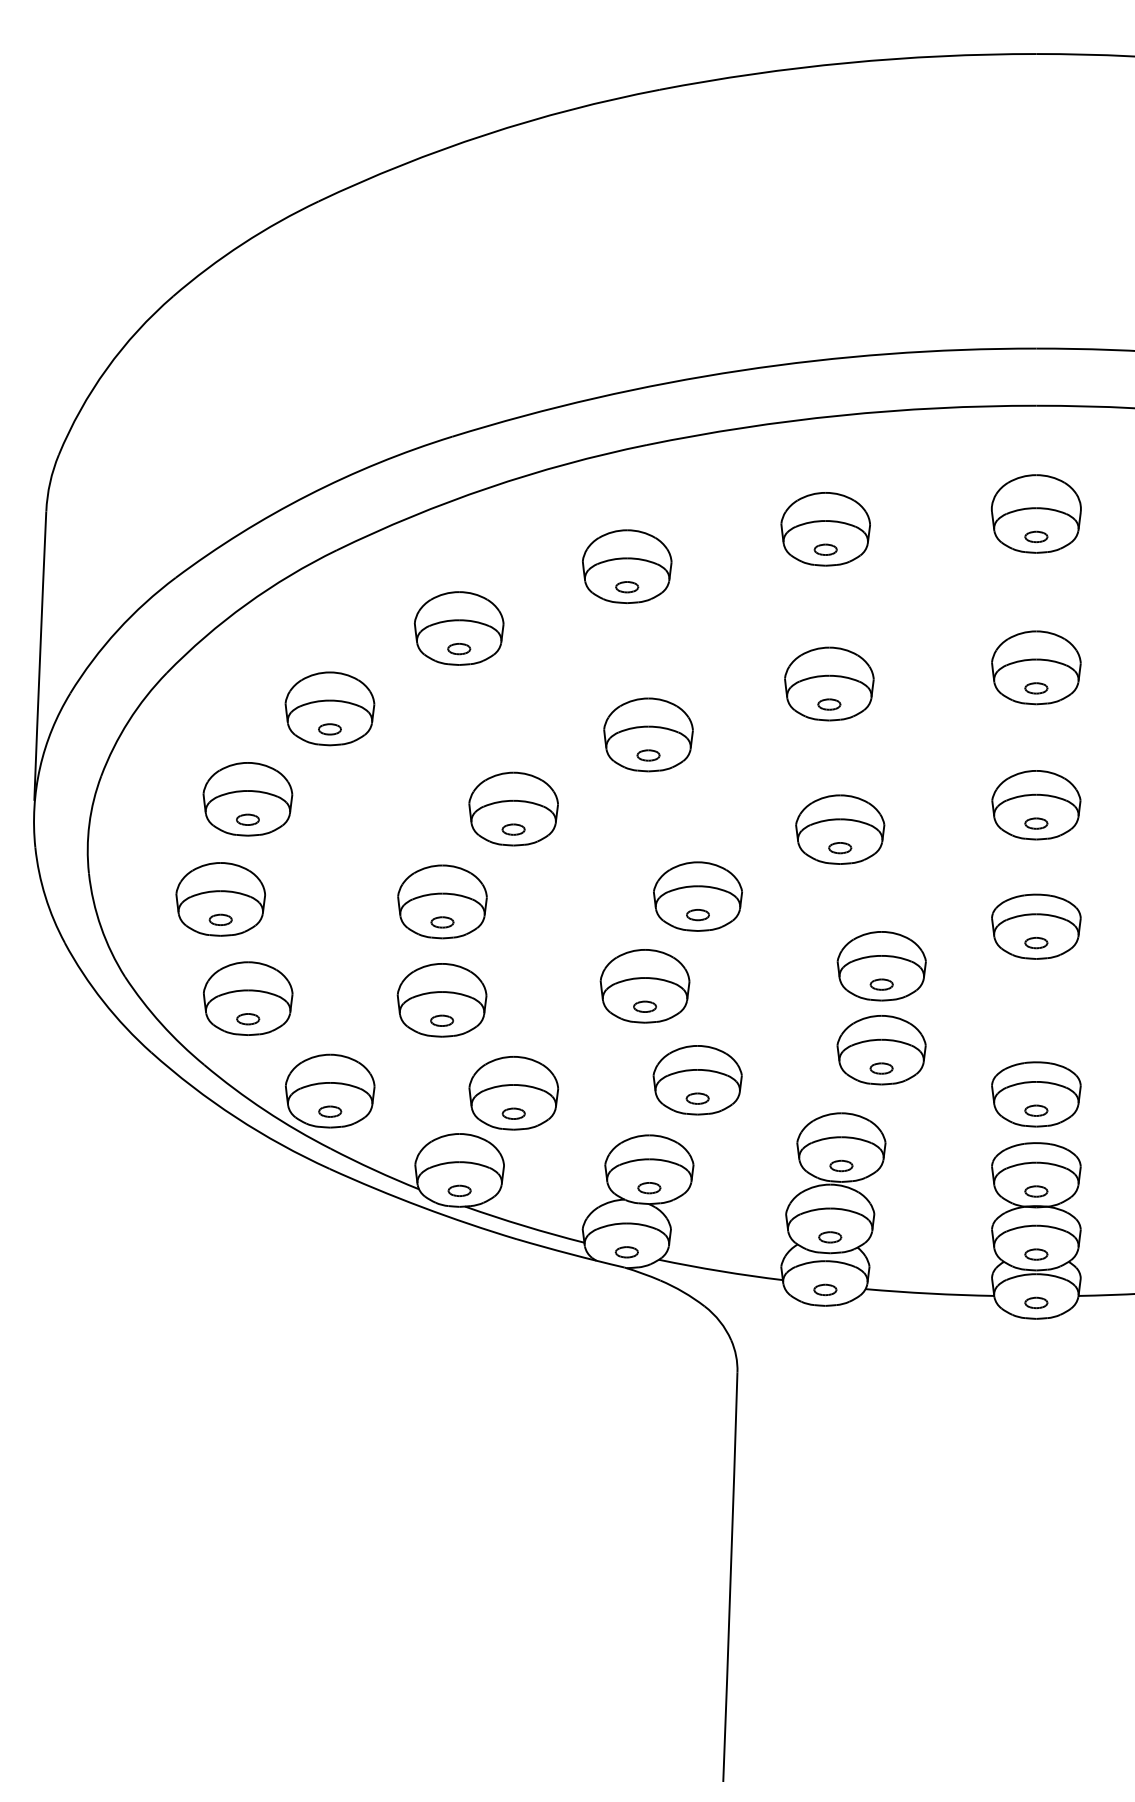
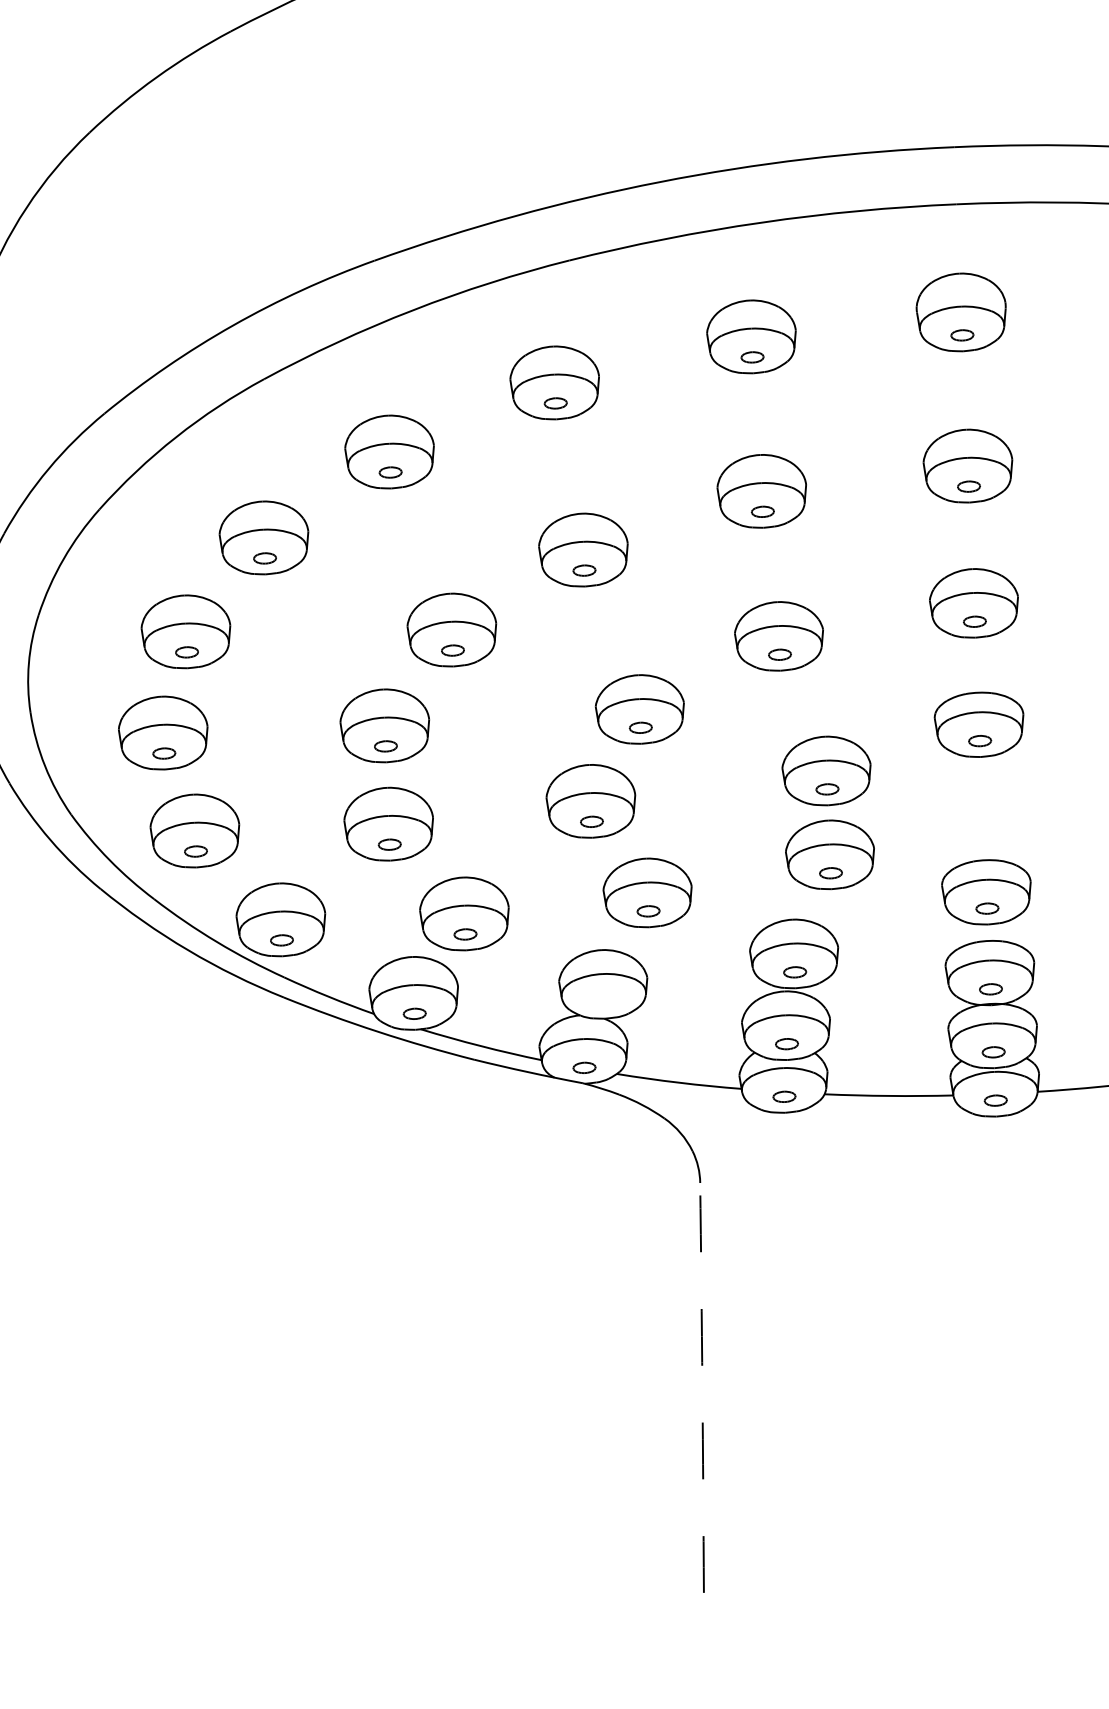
part: (649, 1188) -> (604, 1003), removed
arc: (730, 1577) -> (702, 1388), solid -> dashed

